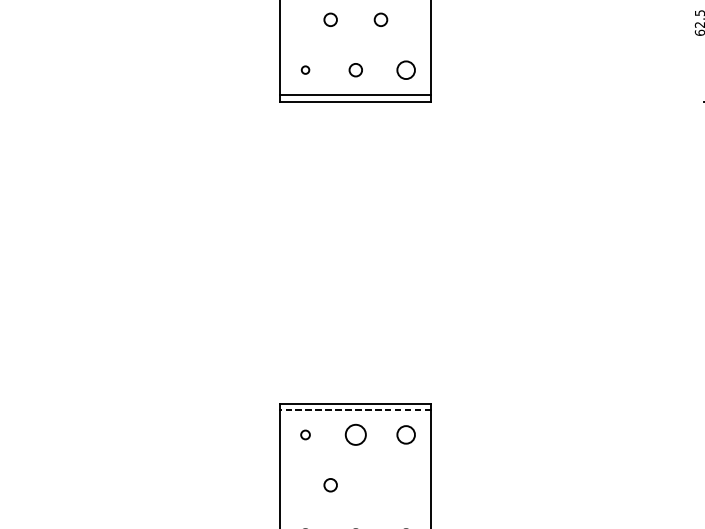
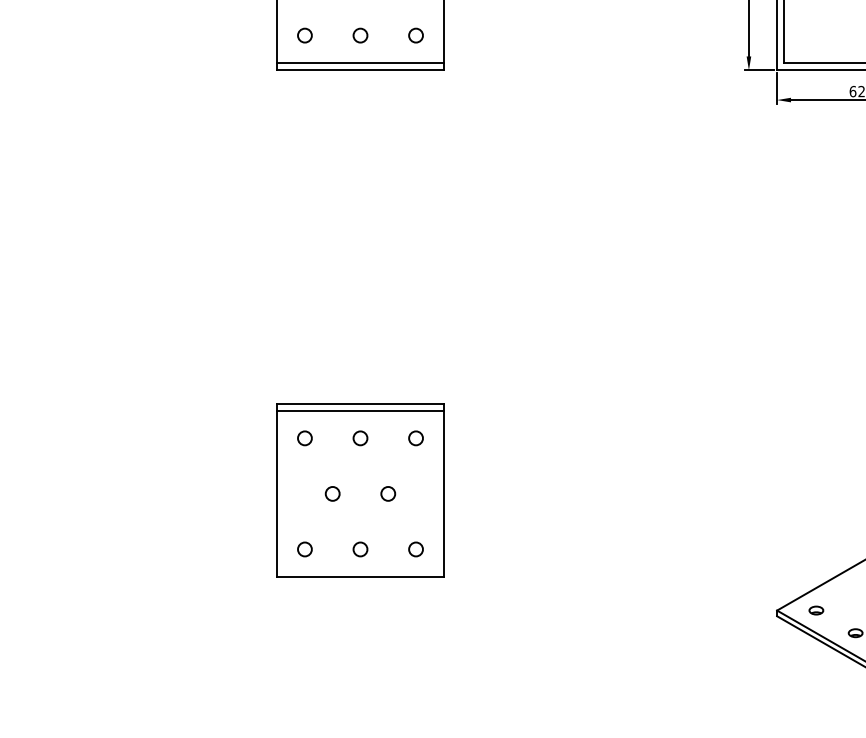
circle: (305, 70) -> (304, 35), size x1.67
circle: (405, 70) -> (415, 35), size x0.71
line: (355, 409) -> (360, 410), dashed -> solid
circle: (305, 435) -> (304, 438), size x1.43
circle: (355, 435) -> (360, 438), size x0.62
circle: (405, 435) -> (415, 438), size x0.71
circle: (381, 484) -> (388, 493), added

